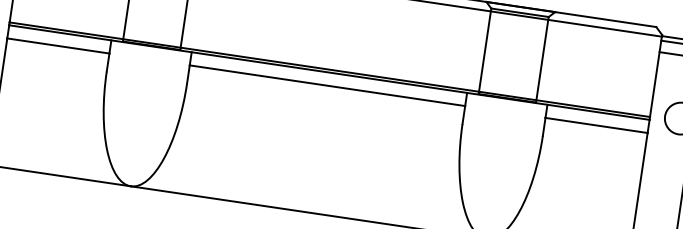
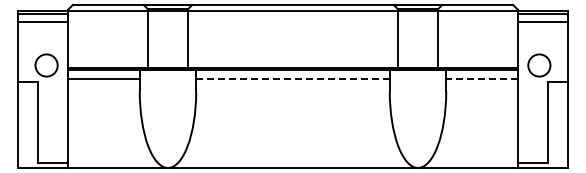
line: (326, 85) -> (292, 78), solid -> dashed
line: (597, 125) -> (482, 78), solid -> dashed

